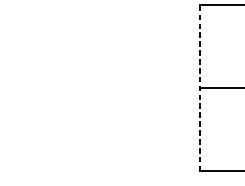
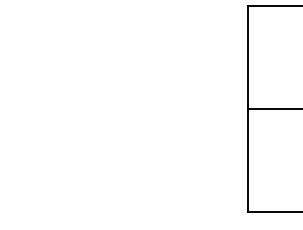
line: (200, 88) -> (247, 109), dashed -> solid

